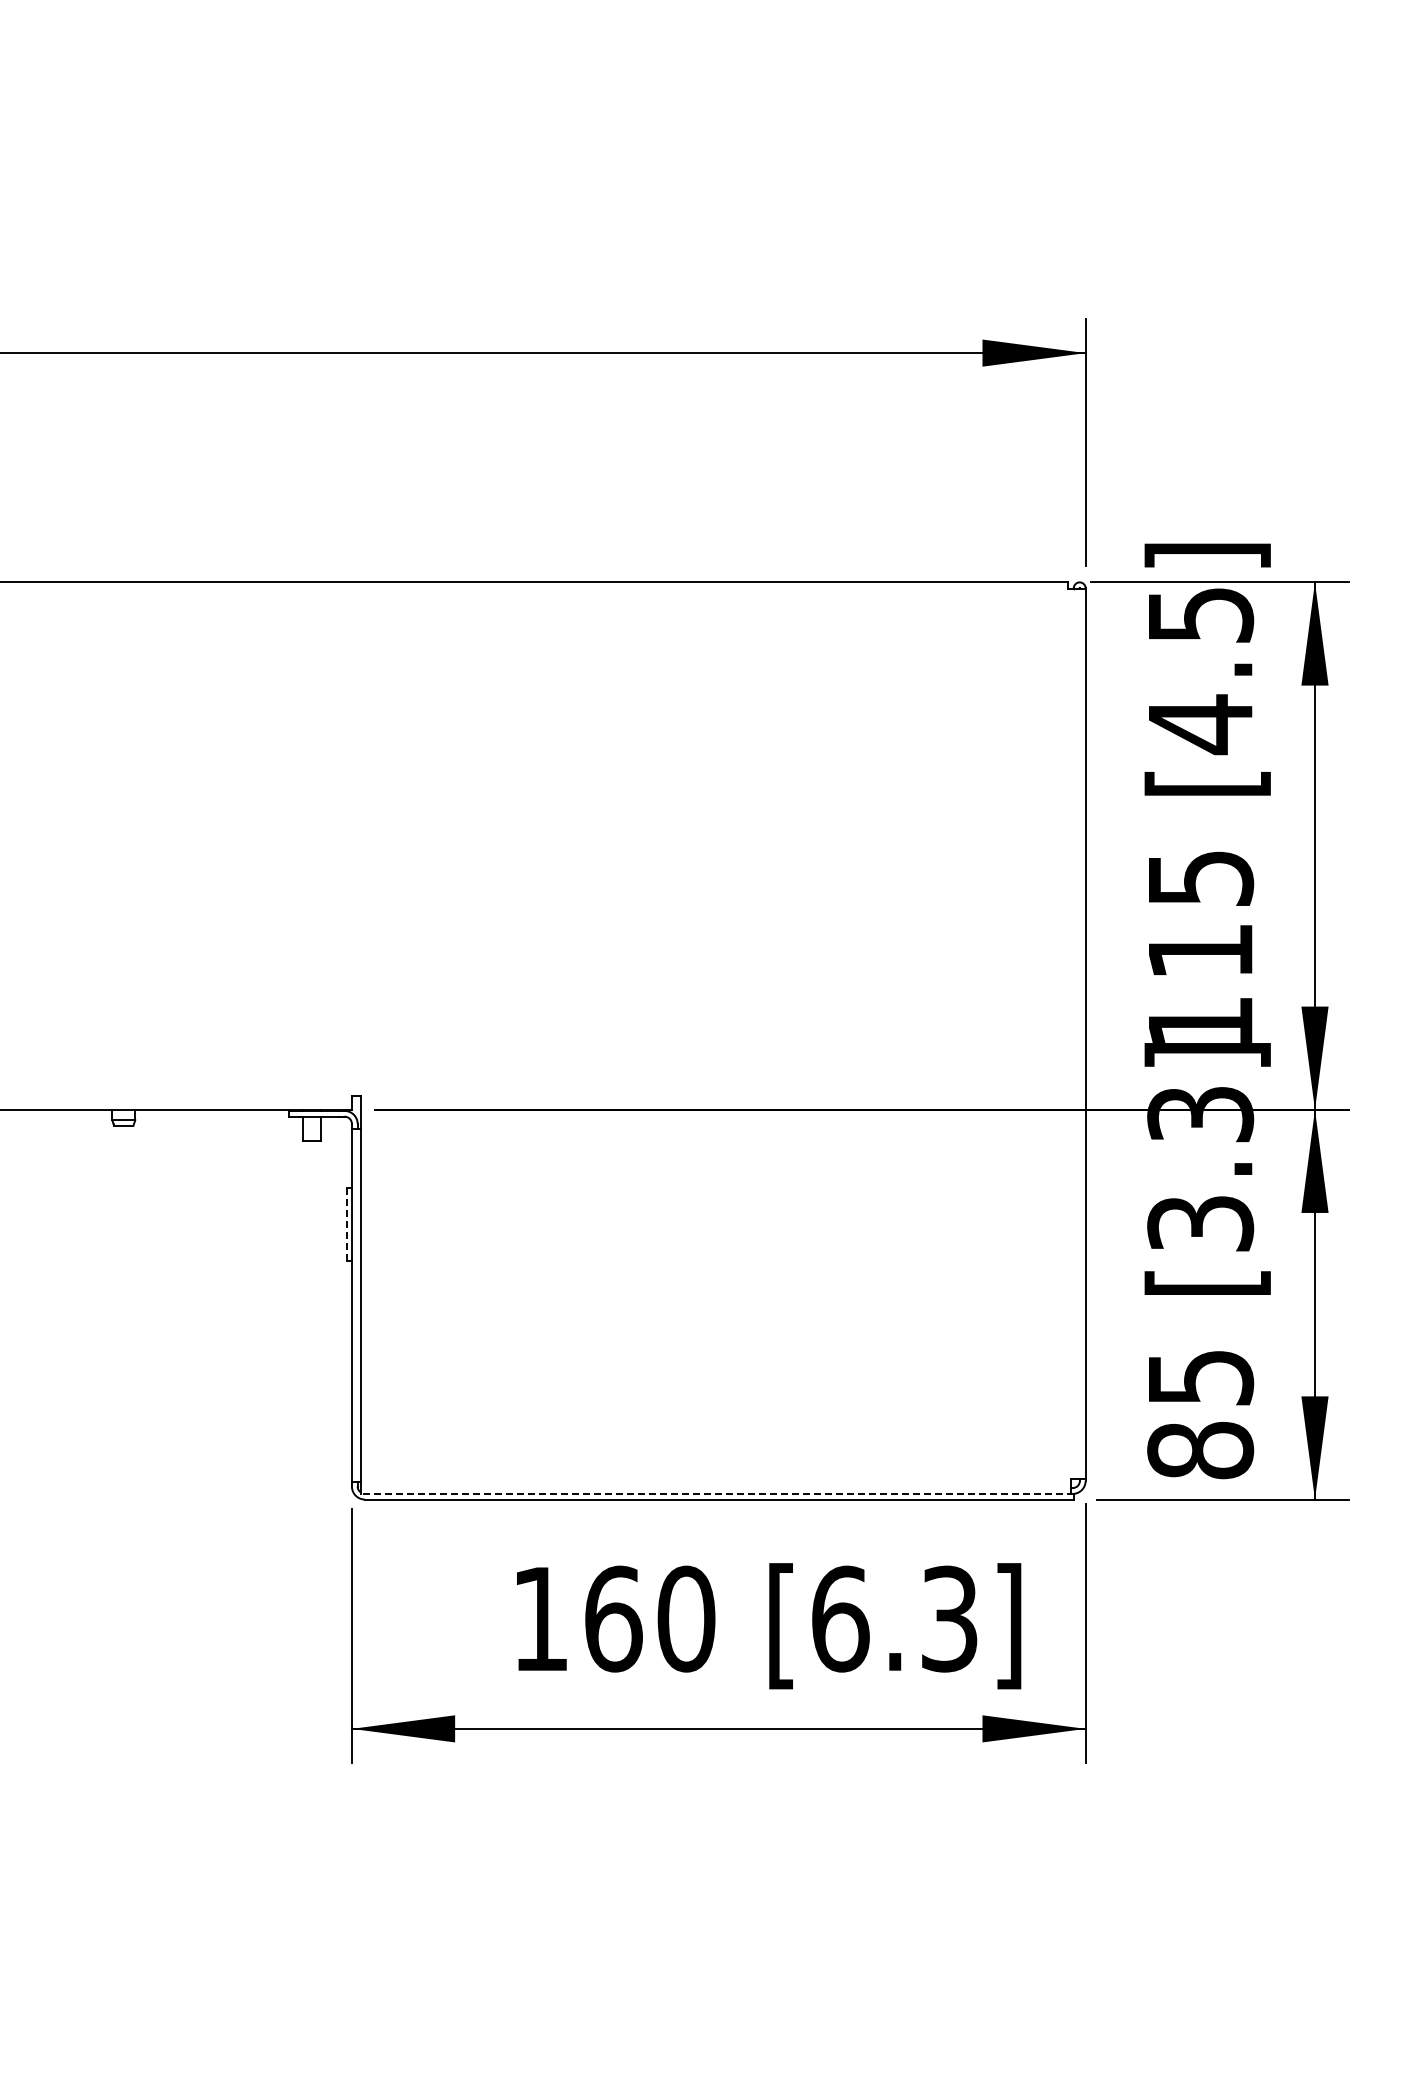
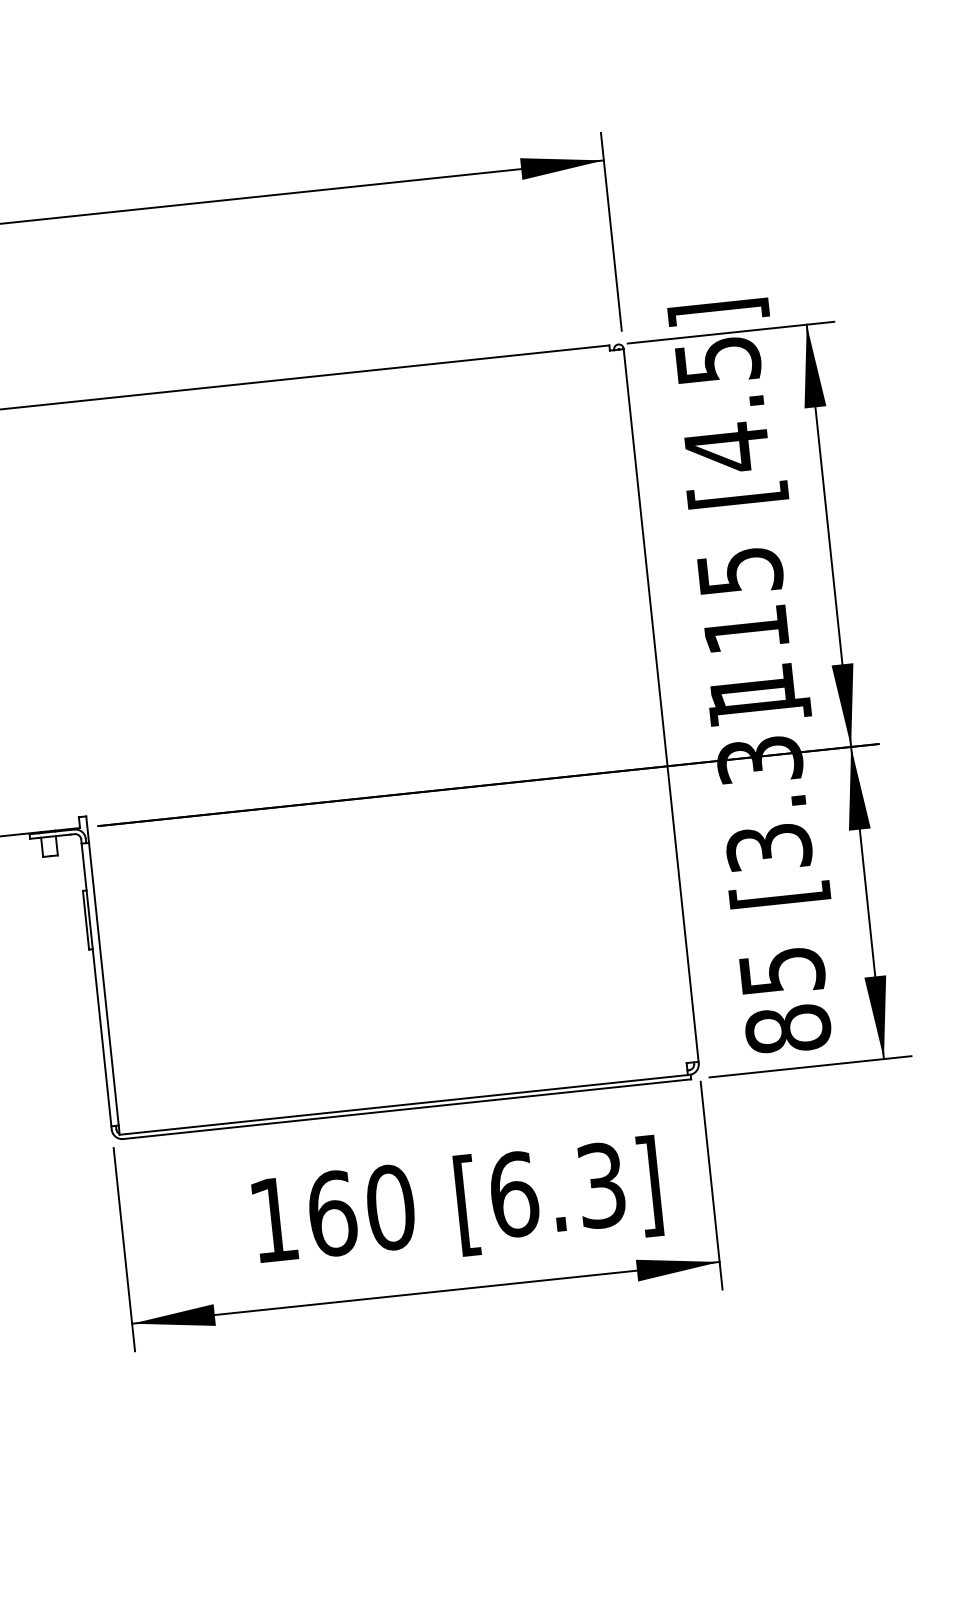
line: (347, 1224) -> (86, 920), dashed -> solid
line: (717, 1493) -> (405, 1104), dashed -> solid

